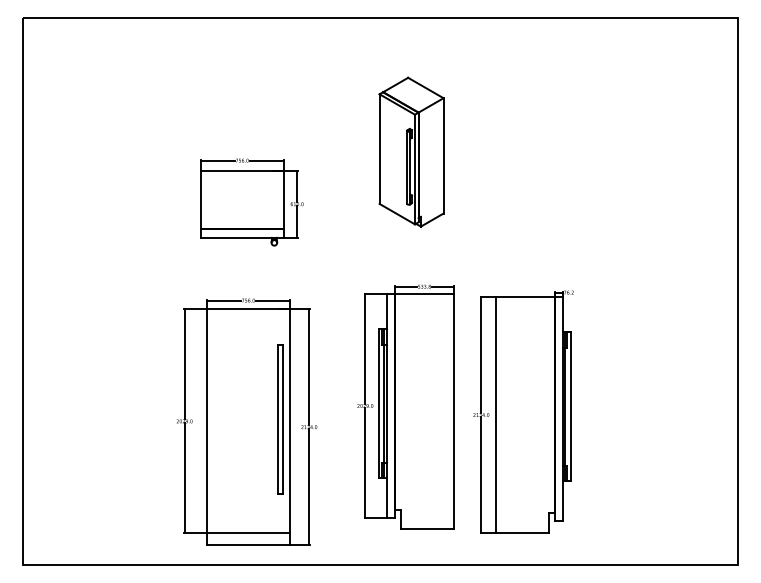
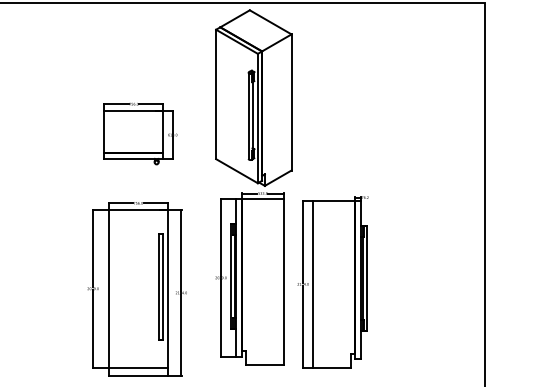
part: (411, 152) -> (253, 98), size x1.67

